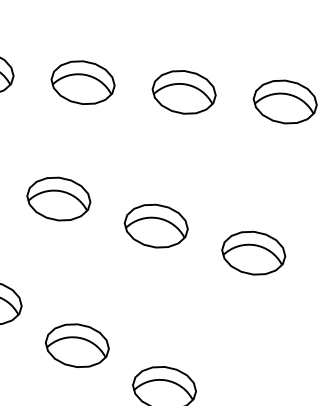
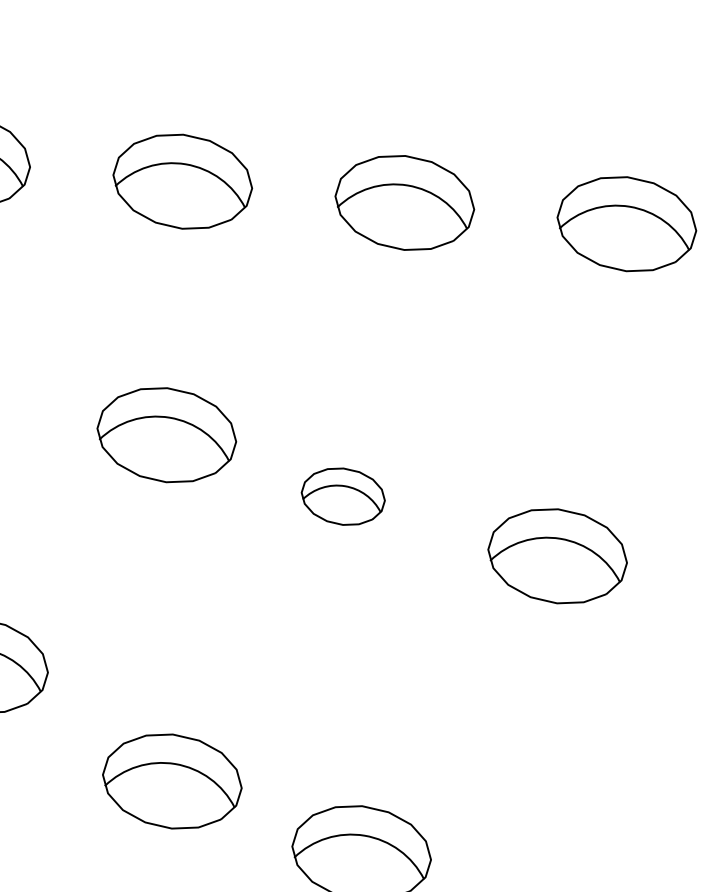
part: (58, 198) -> (166, 433), moved
part: (155, 225) -> (341, 495), size x0.6
part: (76, 345) -> (170, 781), moved

